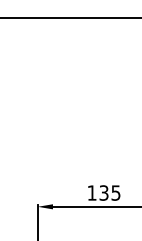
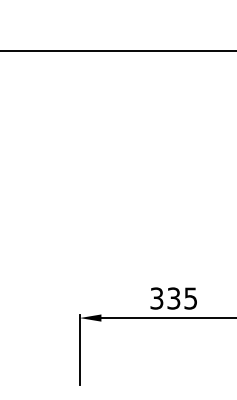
text: (91, 193) -> (156, 298), 135 -> 335

